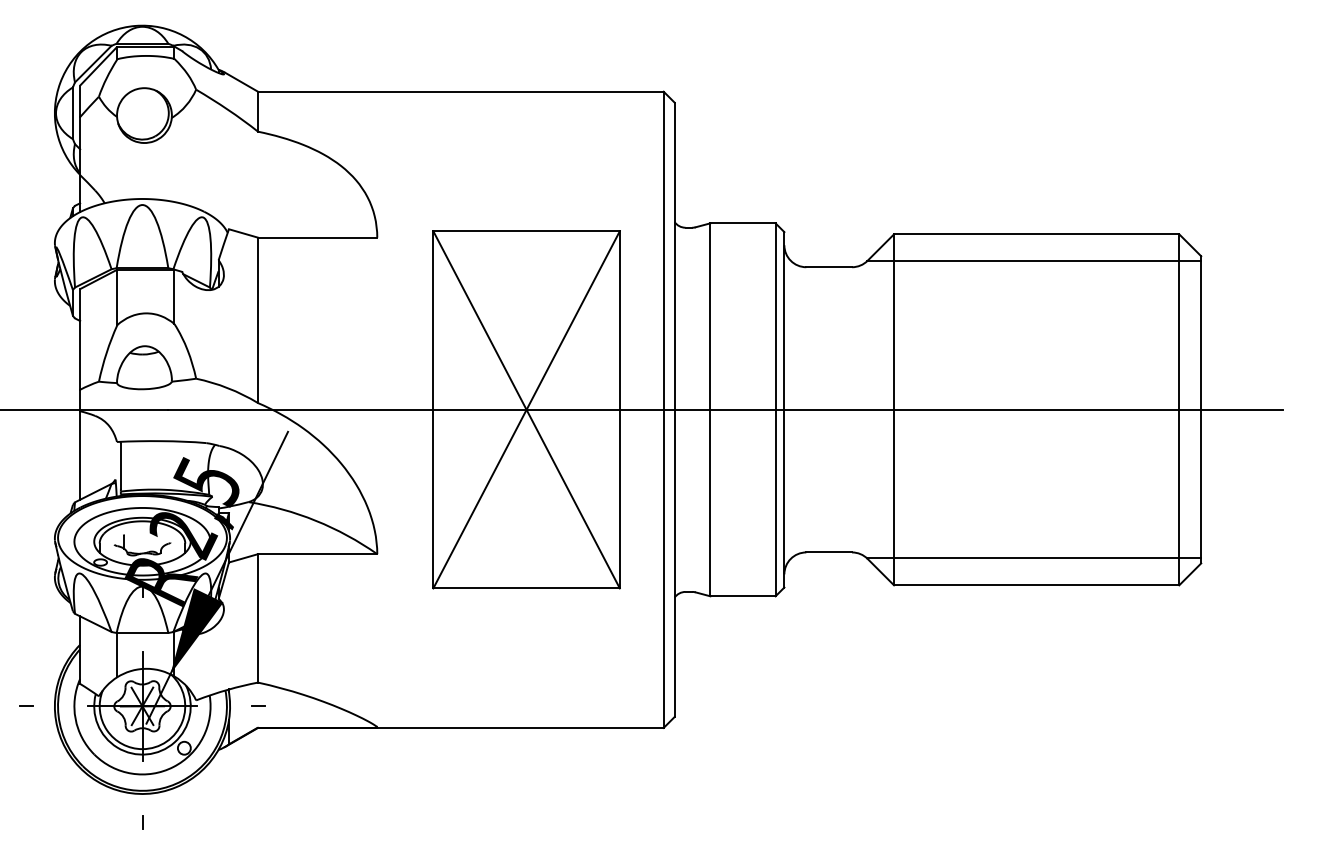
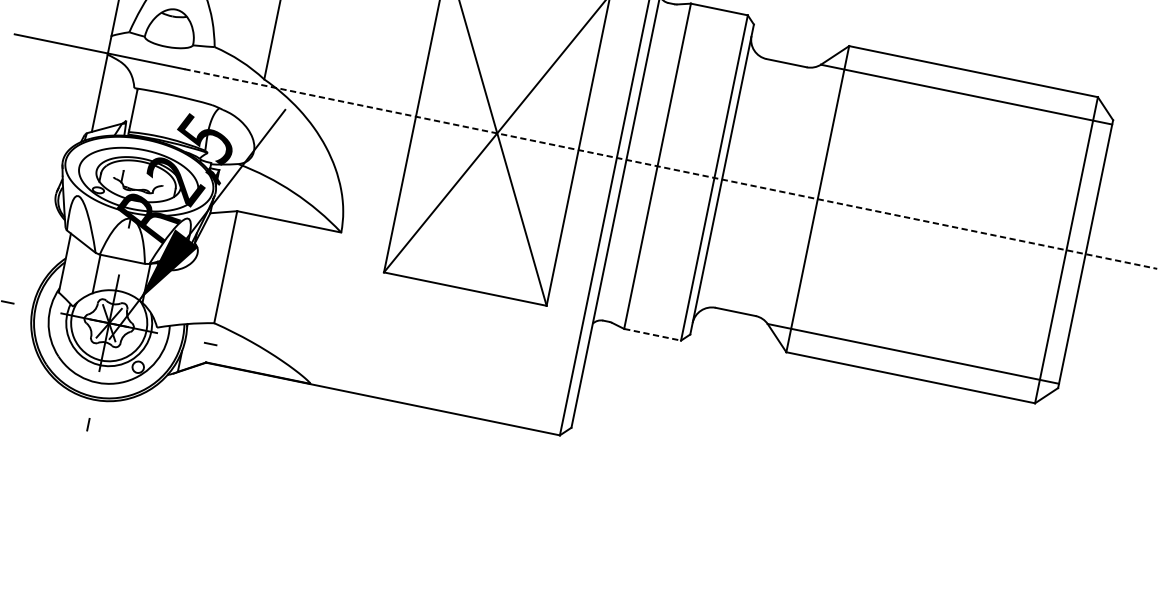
line: (725, 409) -> (670, 168), solid -> dashed
line: (742, 596) -> (652, 334), solid -> dashed

